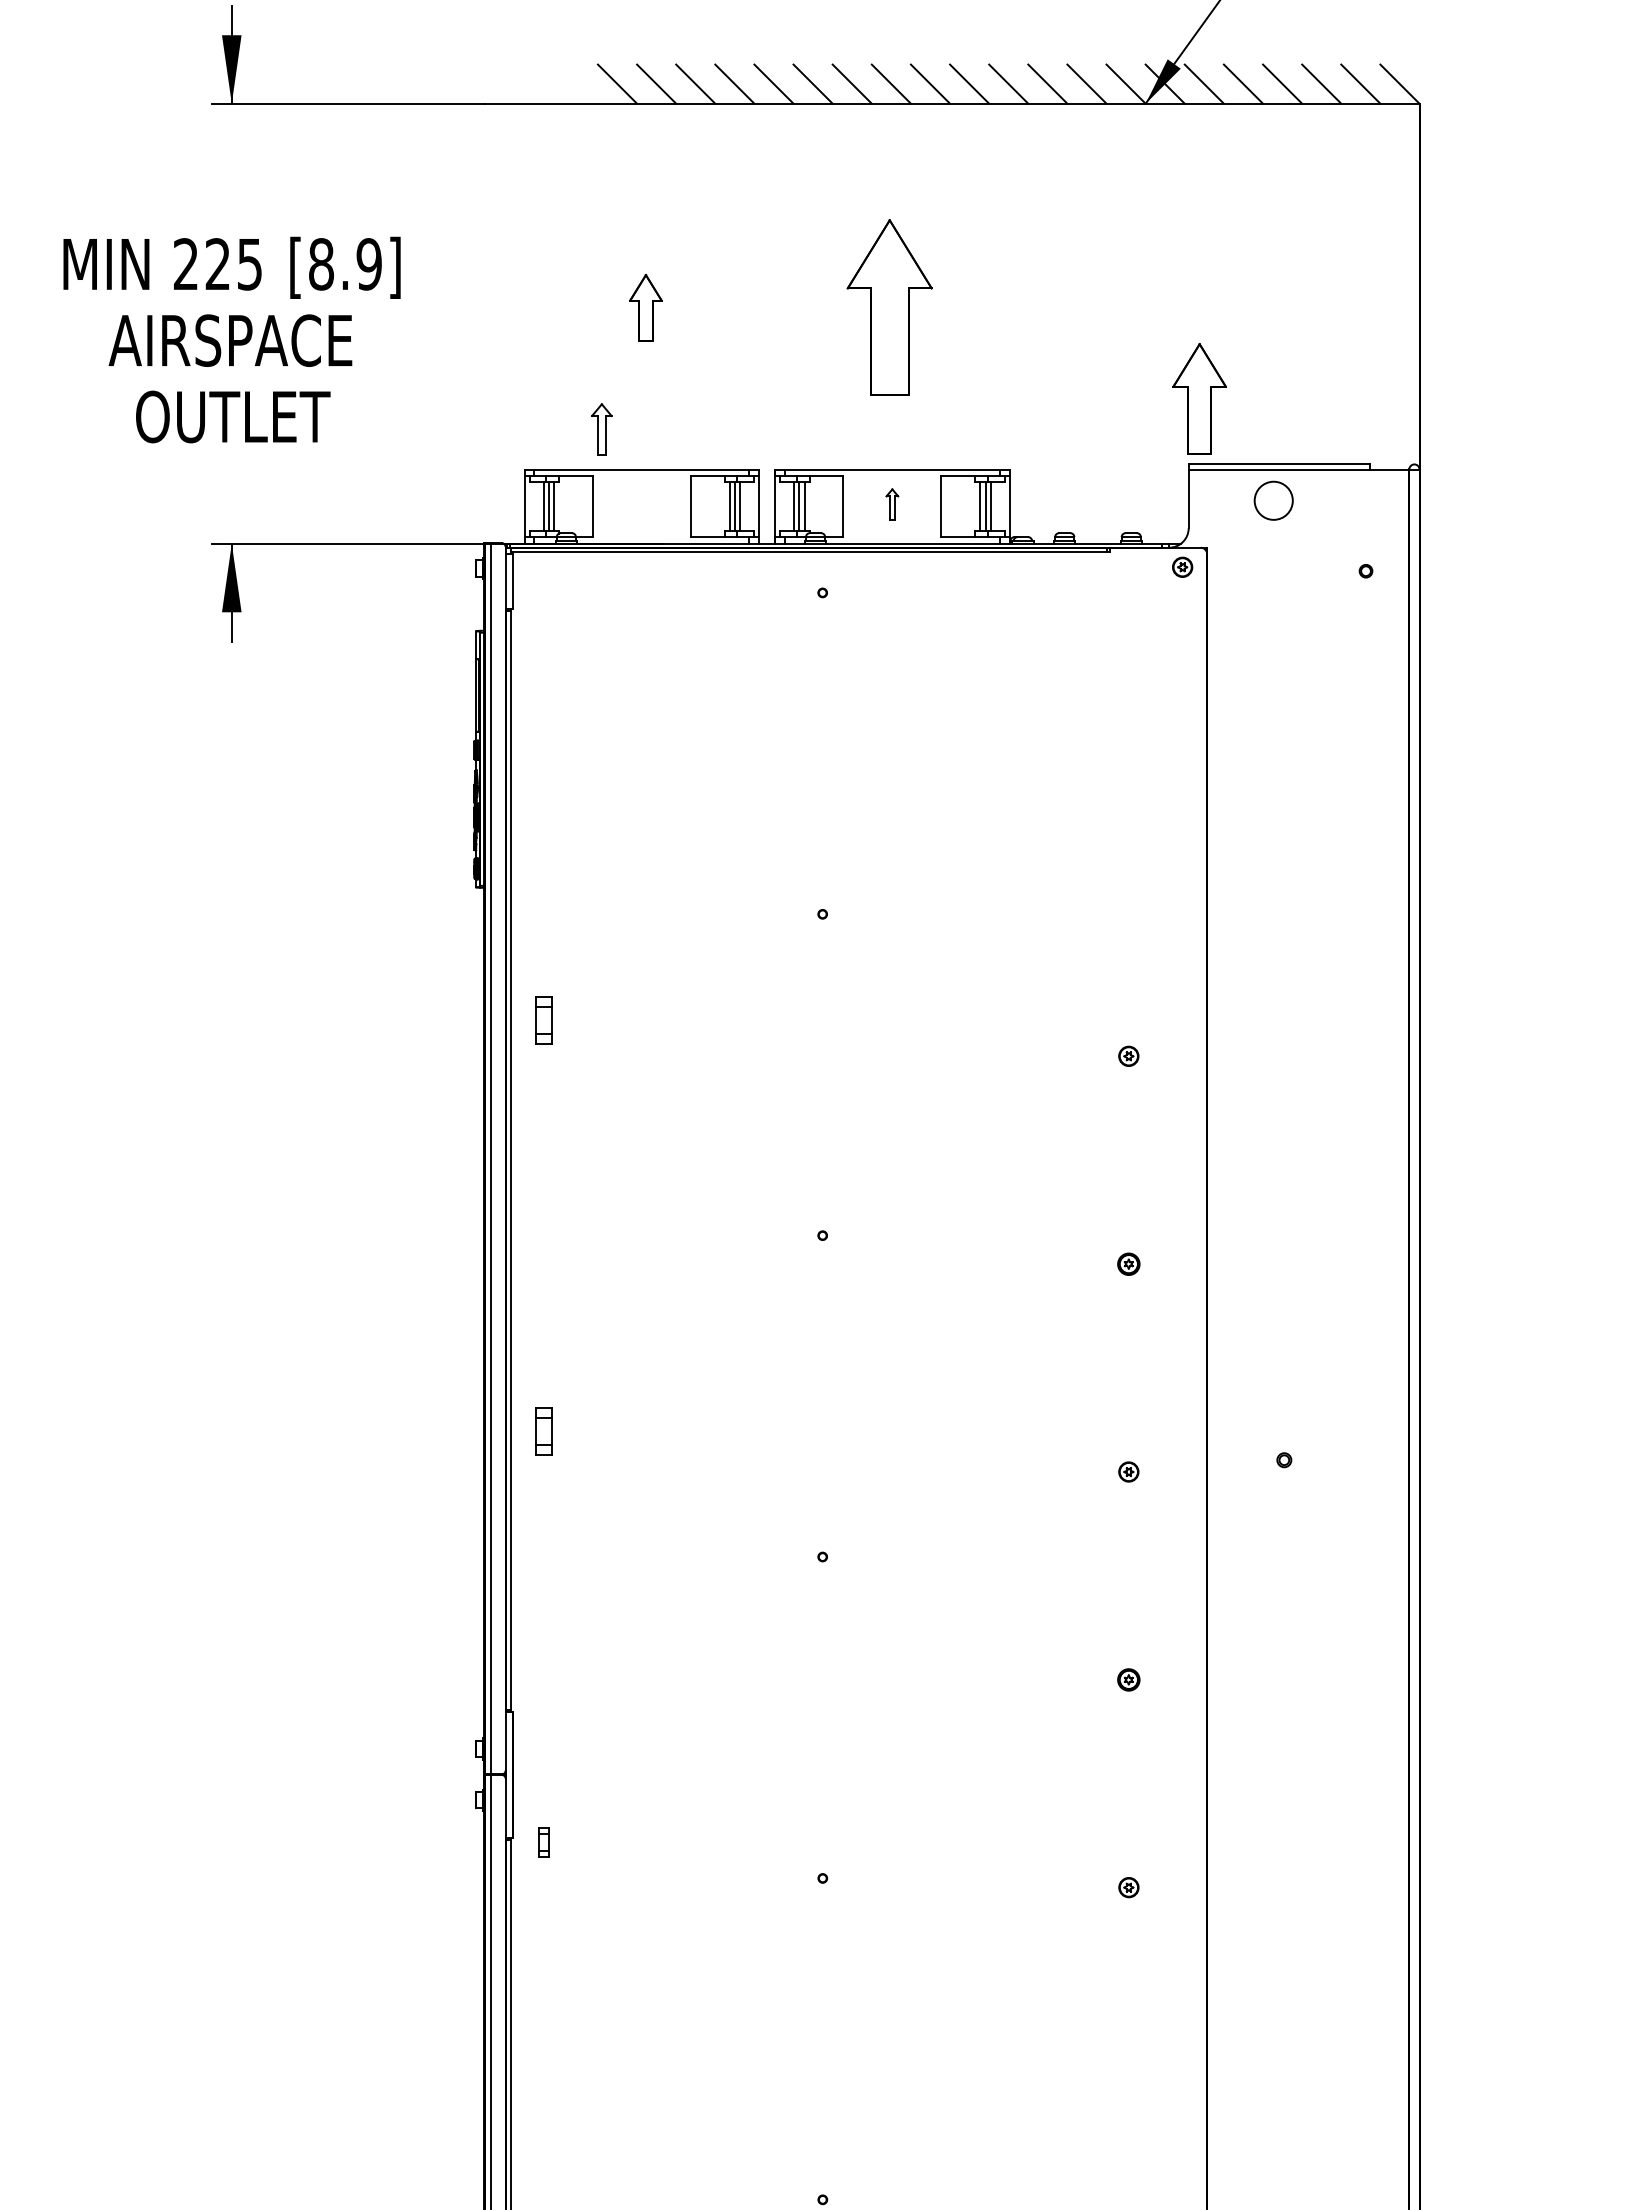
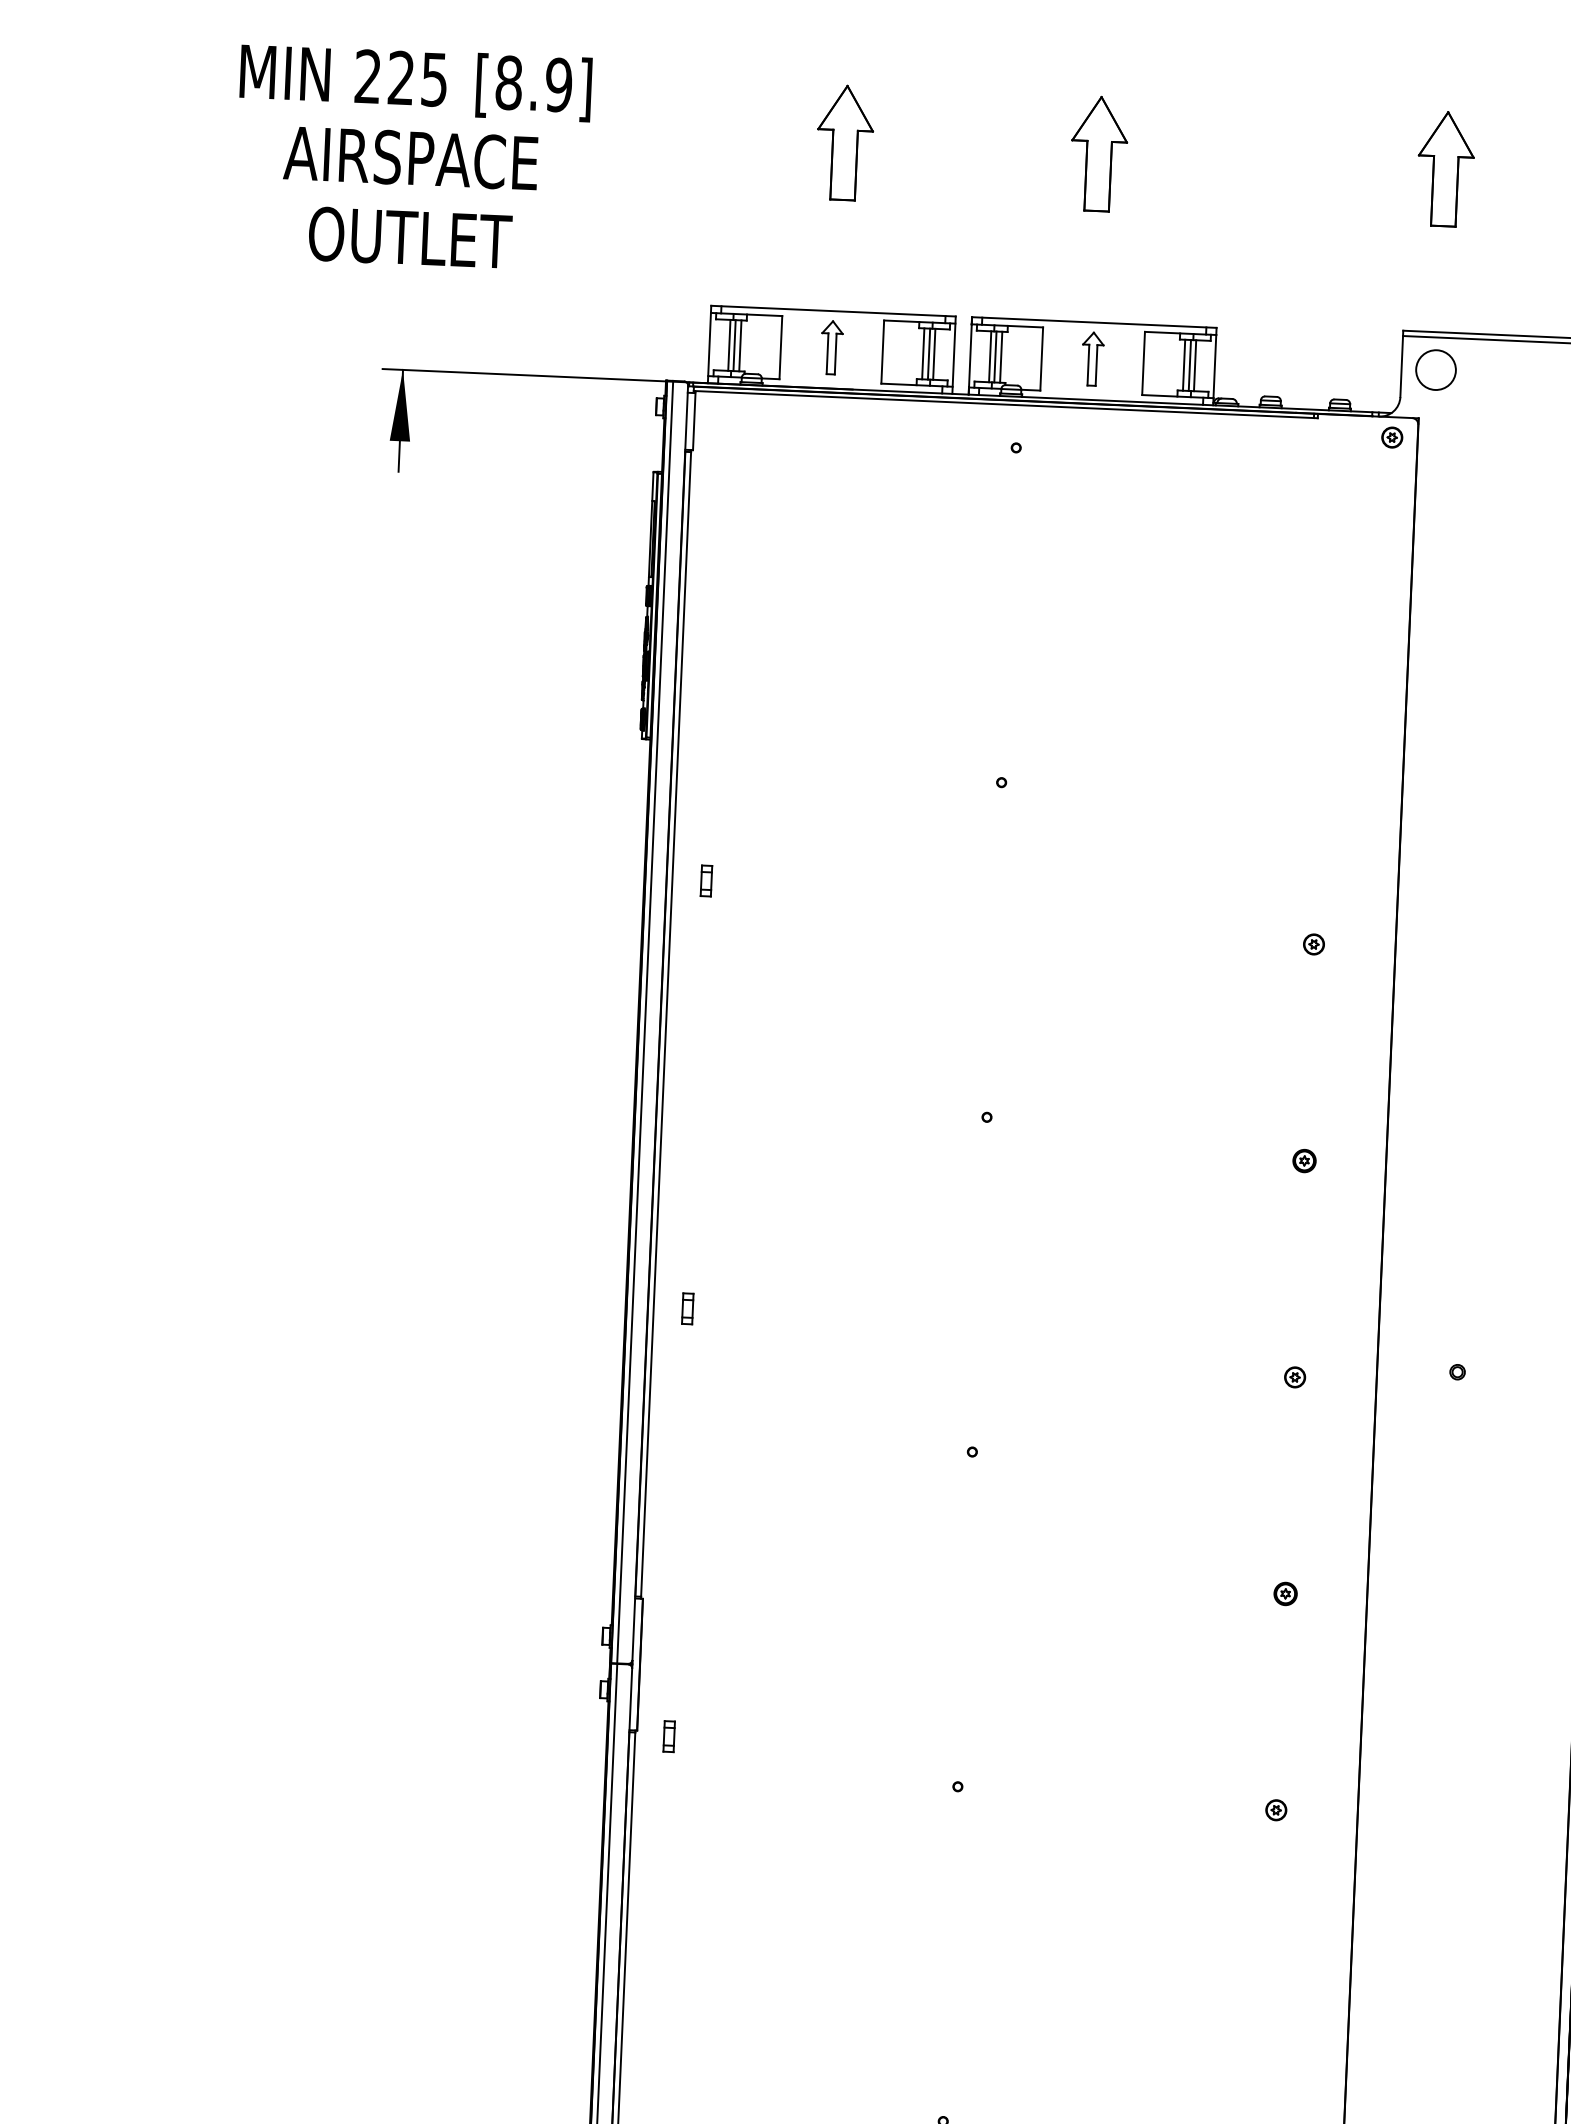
part: (645, 307) -> (844, 142), size x1.67
part: (889, 307) -> (1098, 153), size x0.62
part: (1199, 398) -> (1445, 168), moved
part: (601, 429) -> (831, 347), moved
circle: (1273, 500) -> (1435, 369), moved
part: (892, 504) -> (1092, 358), size x1.67
part: (543, 1020) -> (705, 880), size x0.62
part: (543, 1431) -> (687, 1308), size x0.62

